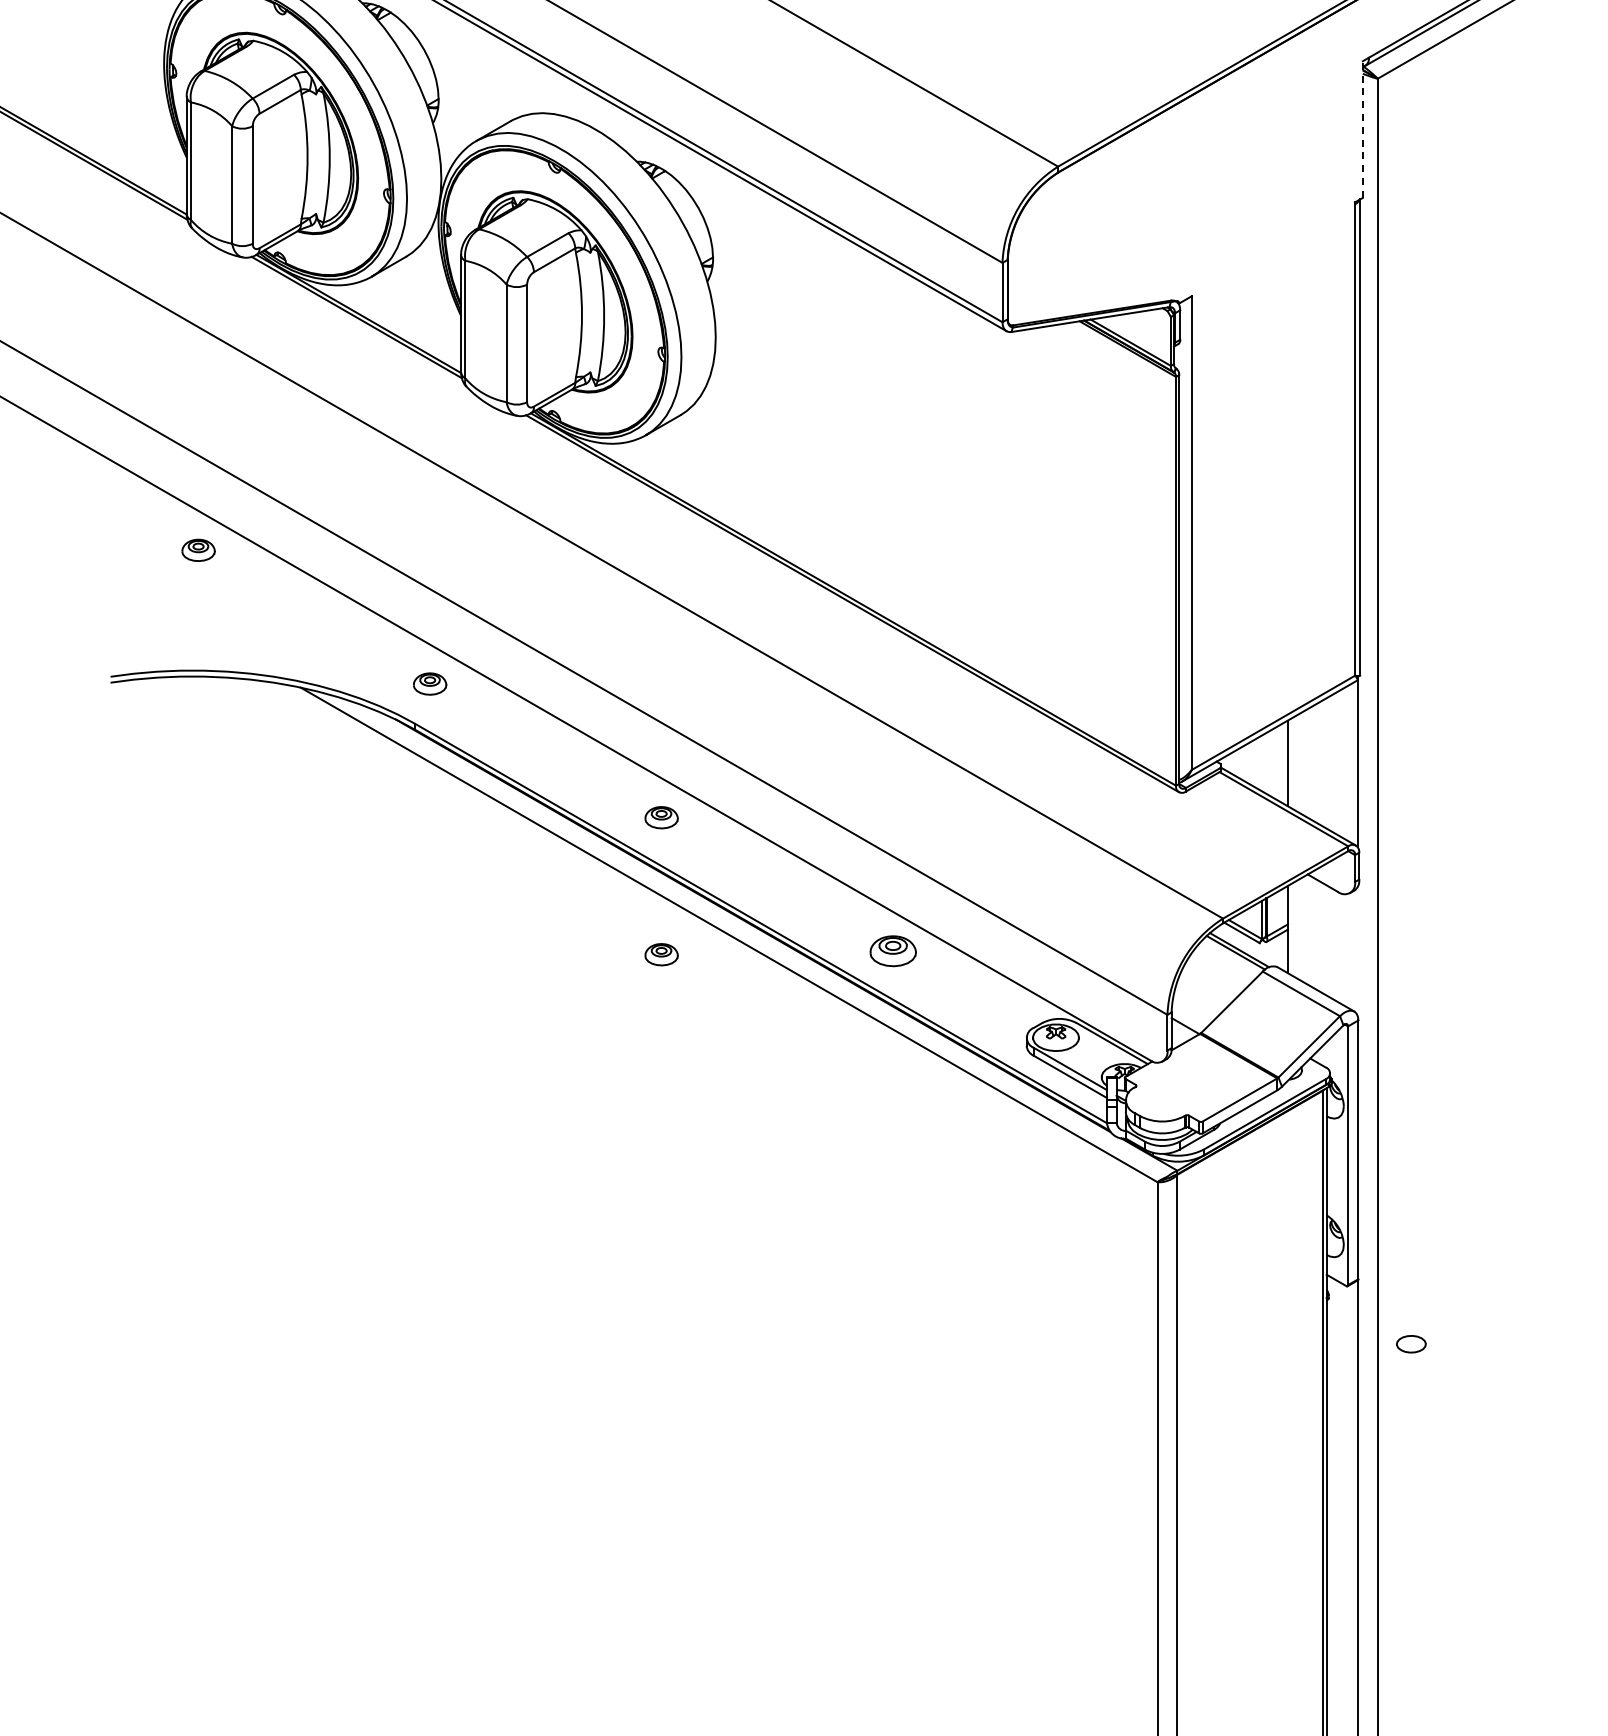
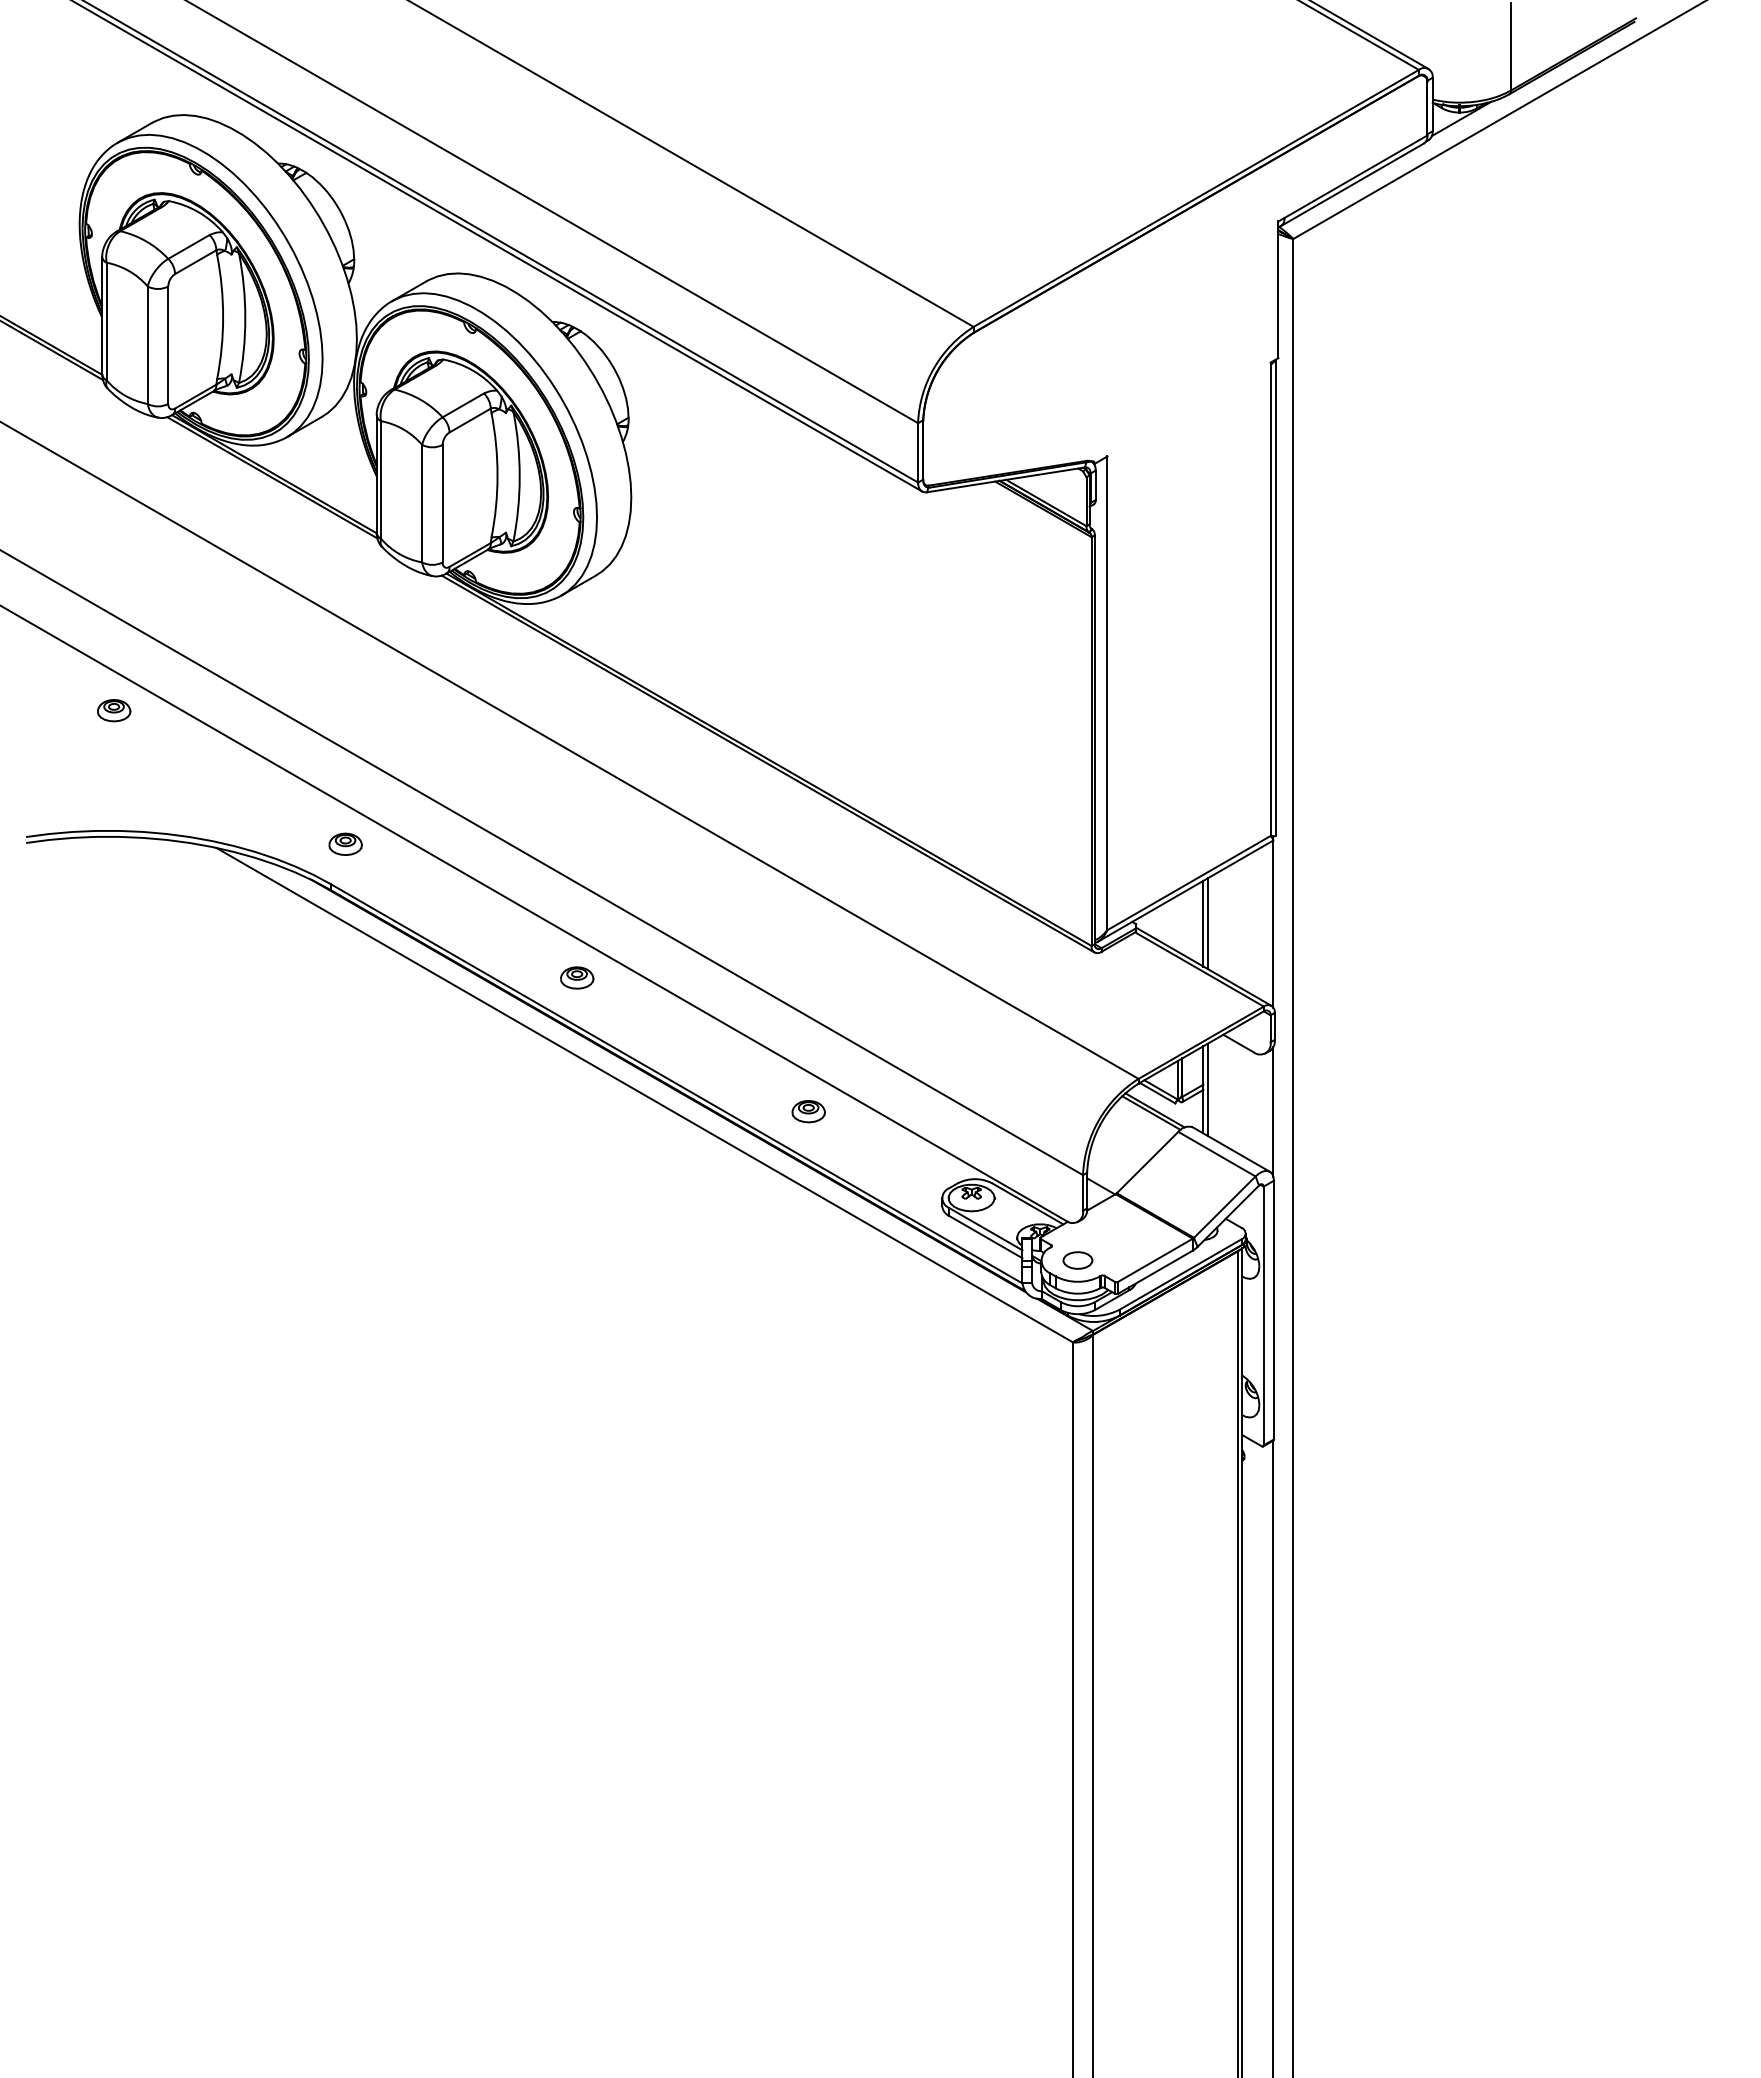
line: (1362, 129) -> (1278, 289), dashed -> solid
line: (1291, 763) -> (1207, 923), added
line: (1291, 929) -> (1207, 1089), added
part: (892, 951) -> (808, 1111), size x0.71
line: (1357, 951) -> (1273, 1111), added
part: (661, 954) -> (577, 1114), removed
part: (1410, 1344) -> (1077, 1260), moved

